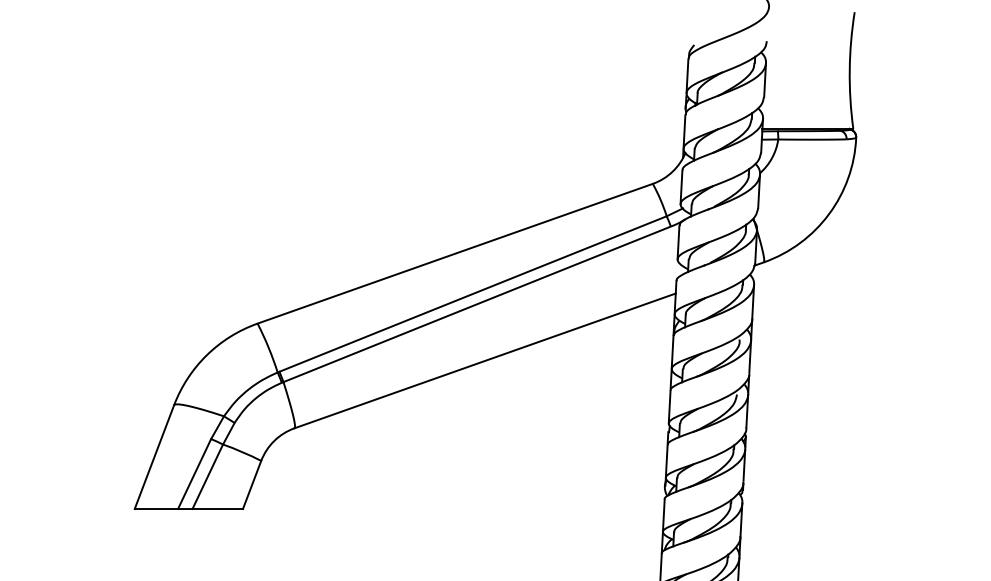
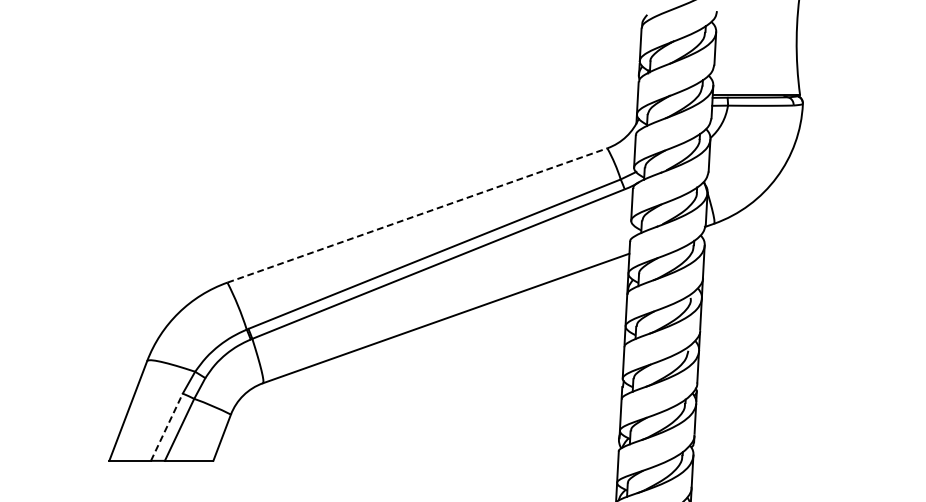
line: (455, 253) -> (417, 215), solid -> dashed
line: (194, 474) -> (166, 427), solid -> dashed

